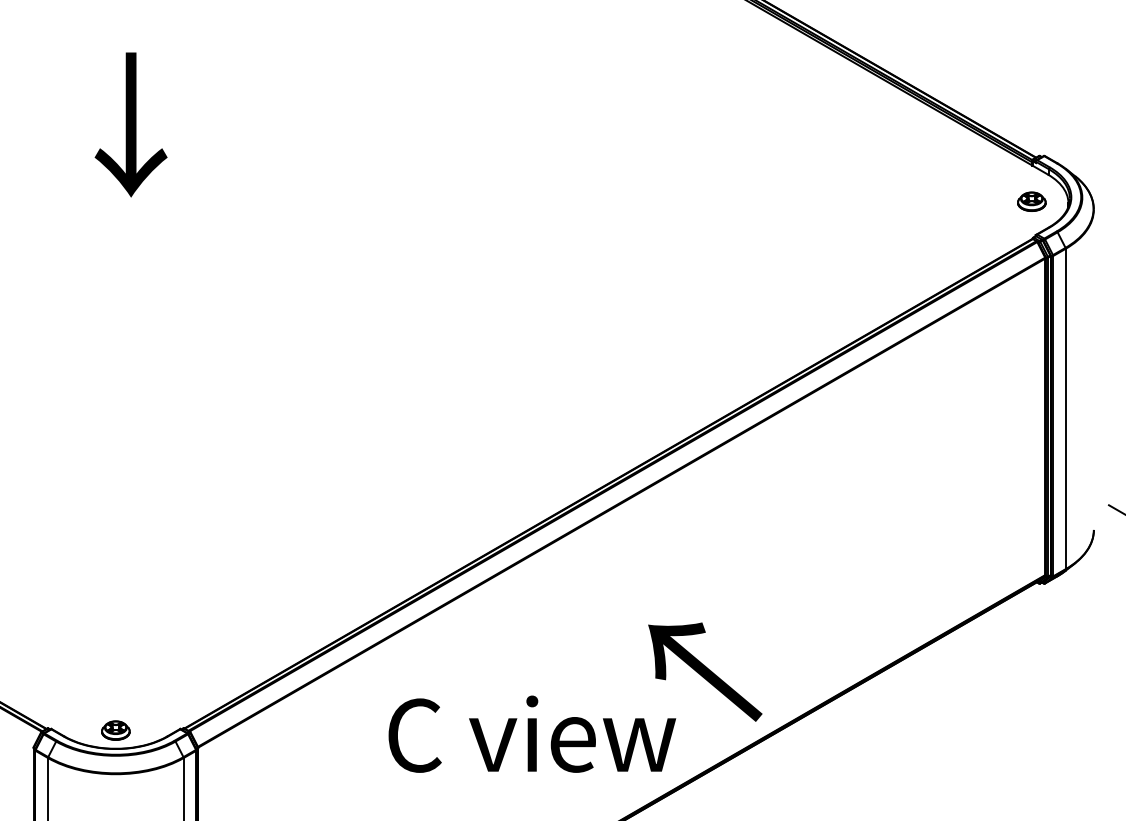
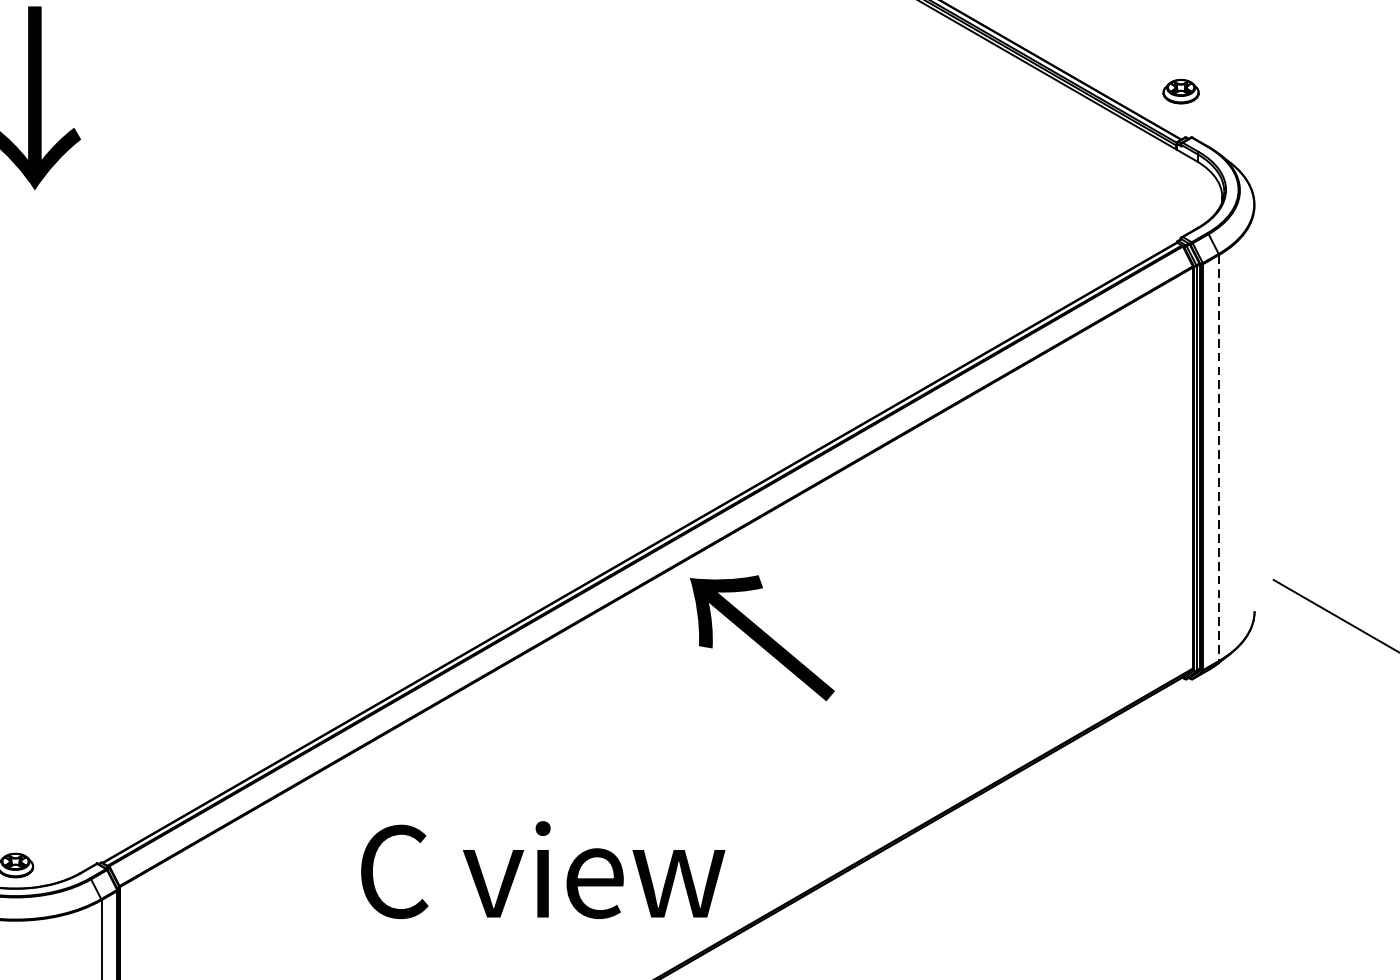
part: (1031, 201) -> (1180, 91), moved
line: (1065, 409) -> (1218, 458), solid -> dashed
text: (705, 671) -> (762, 637), moved

